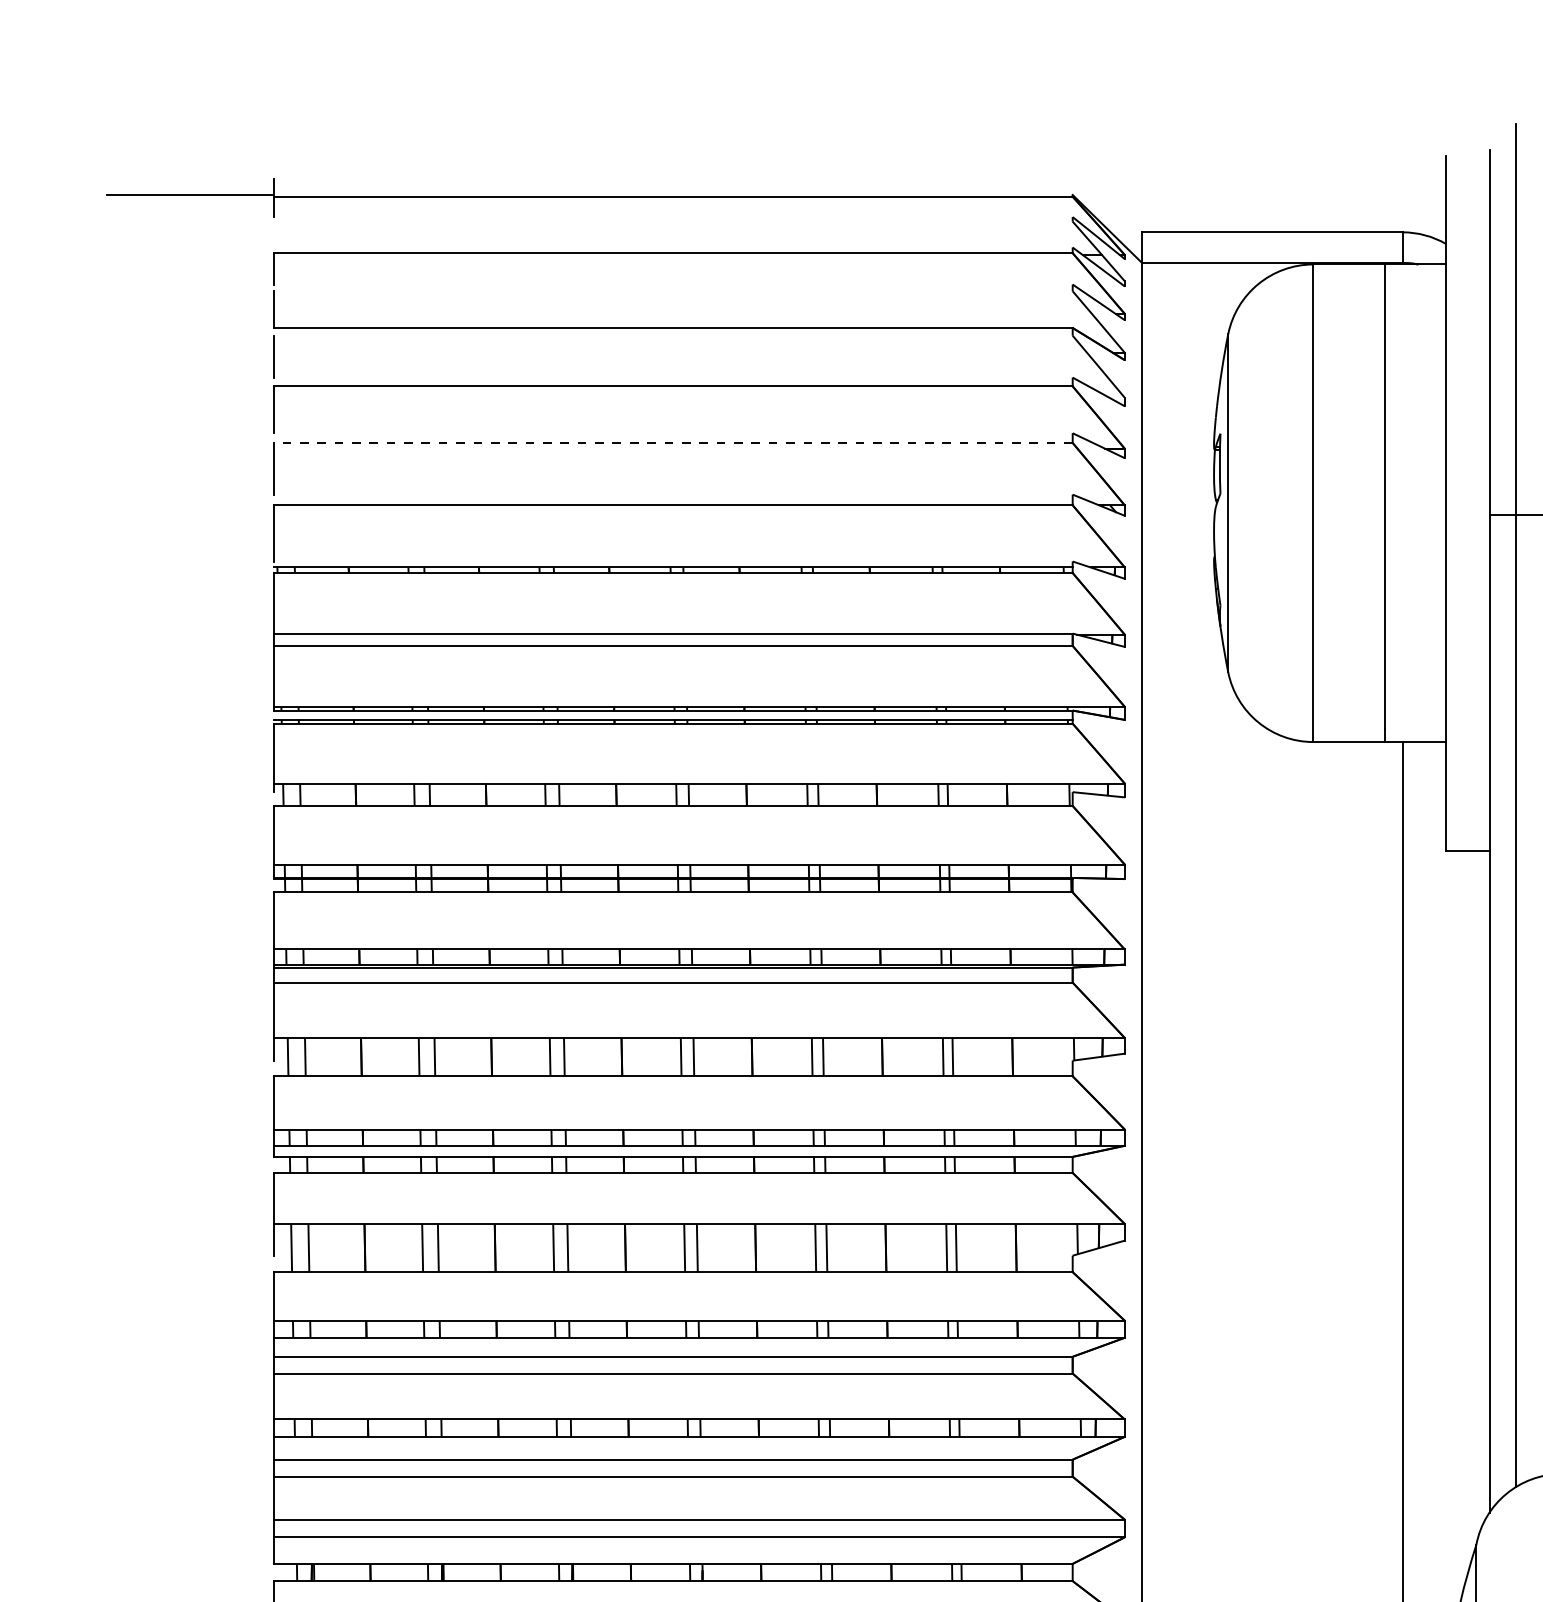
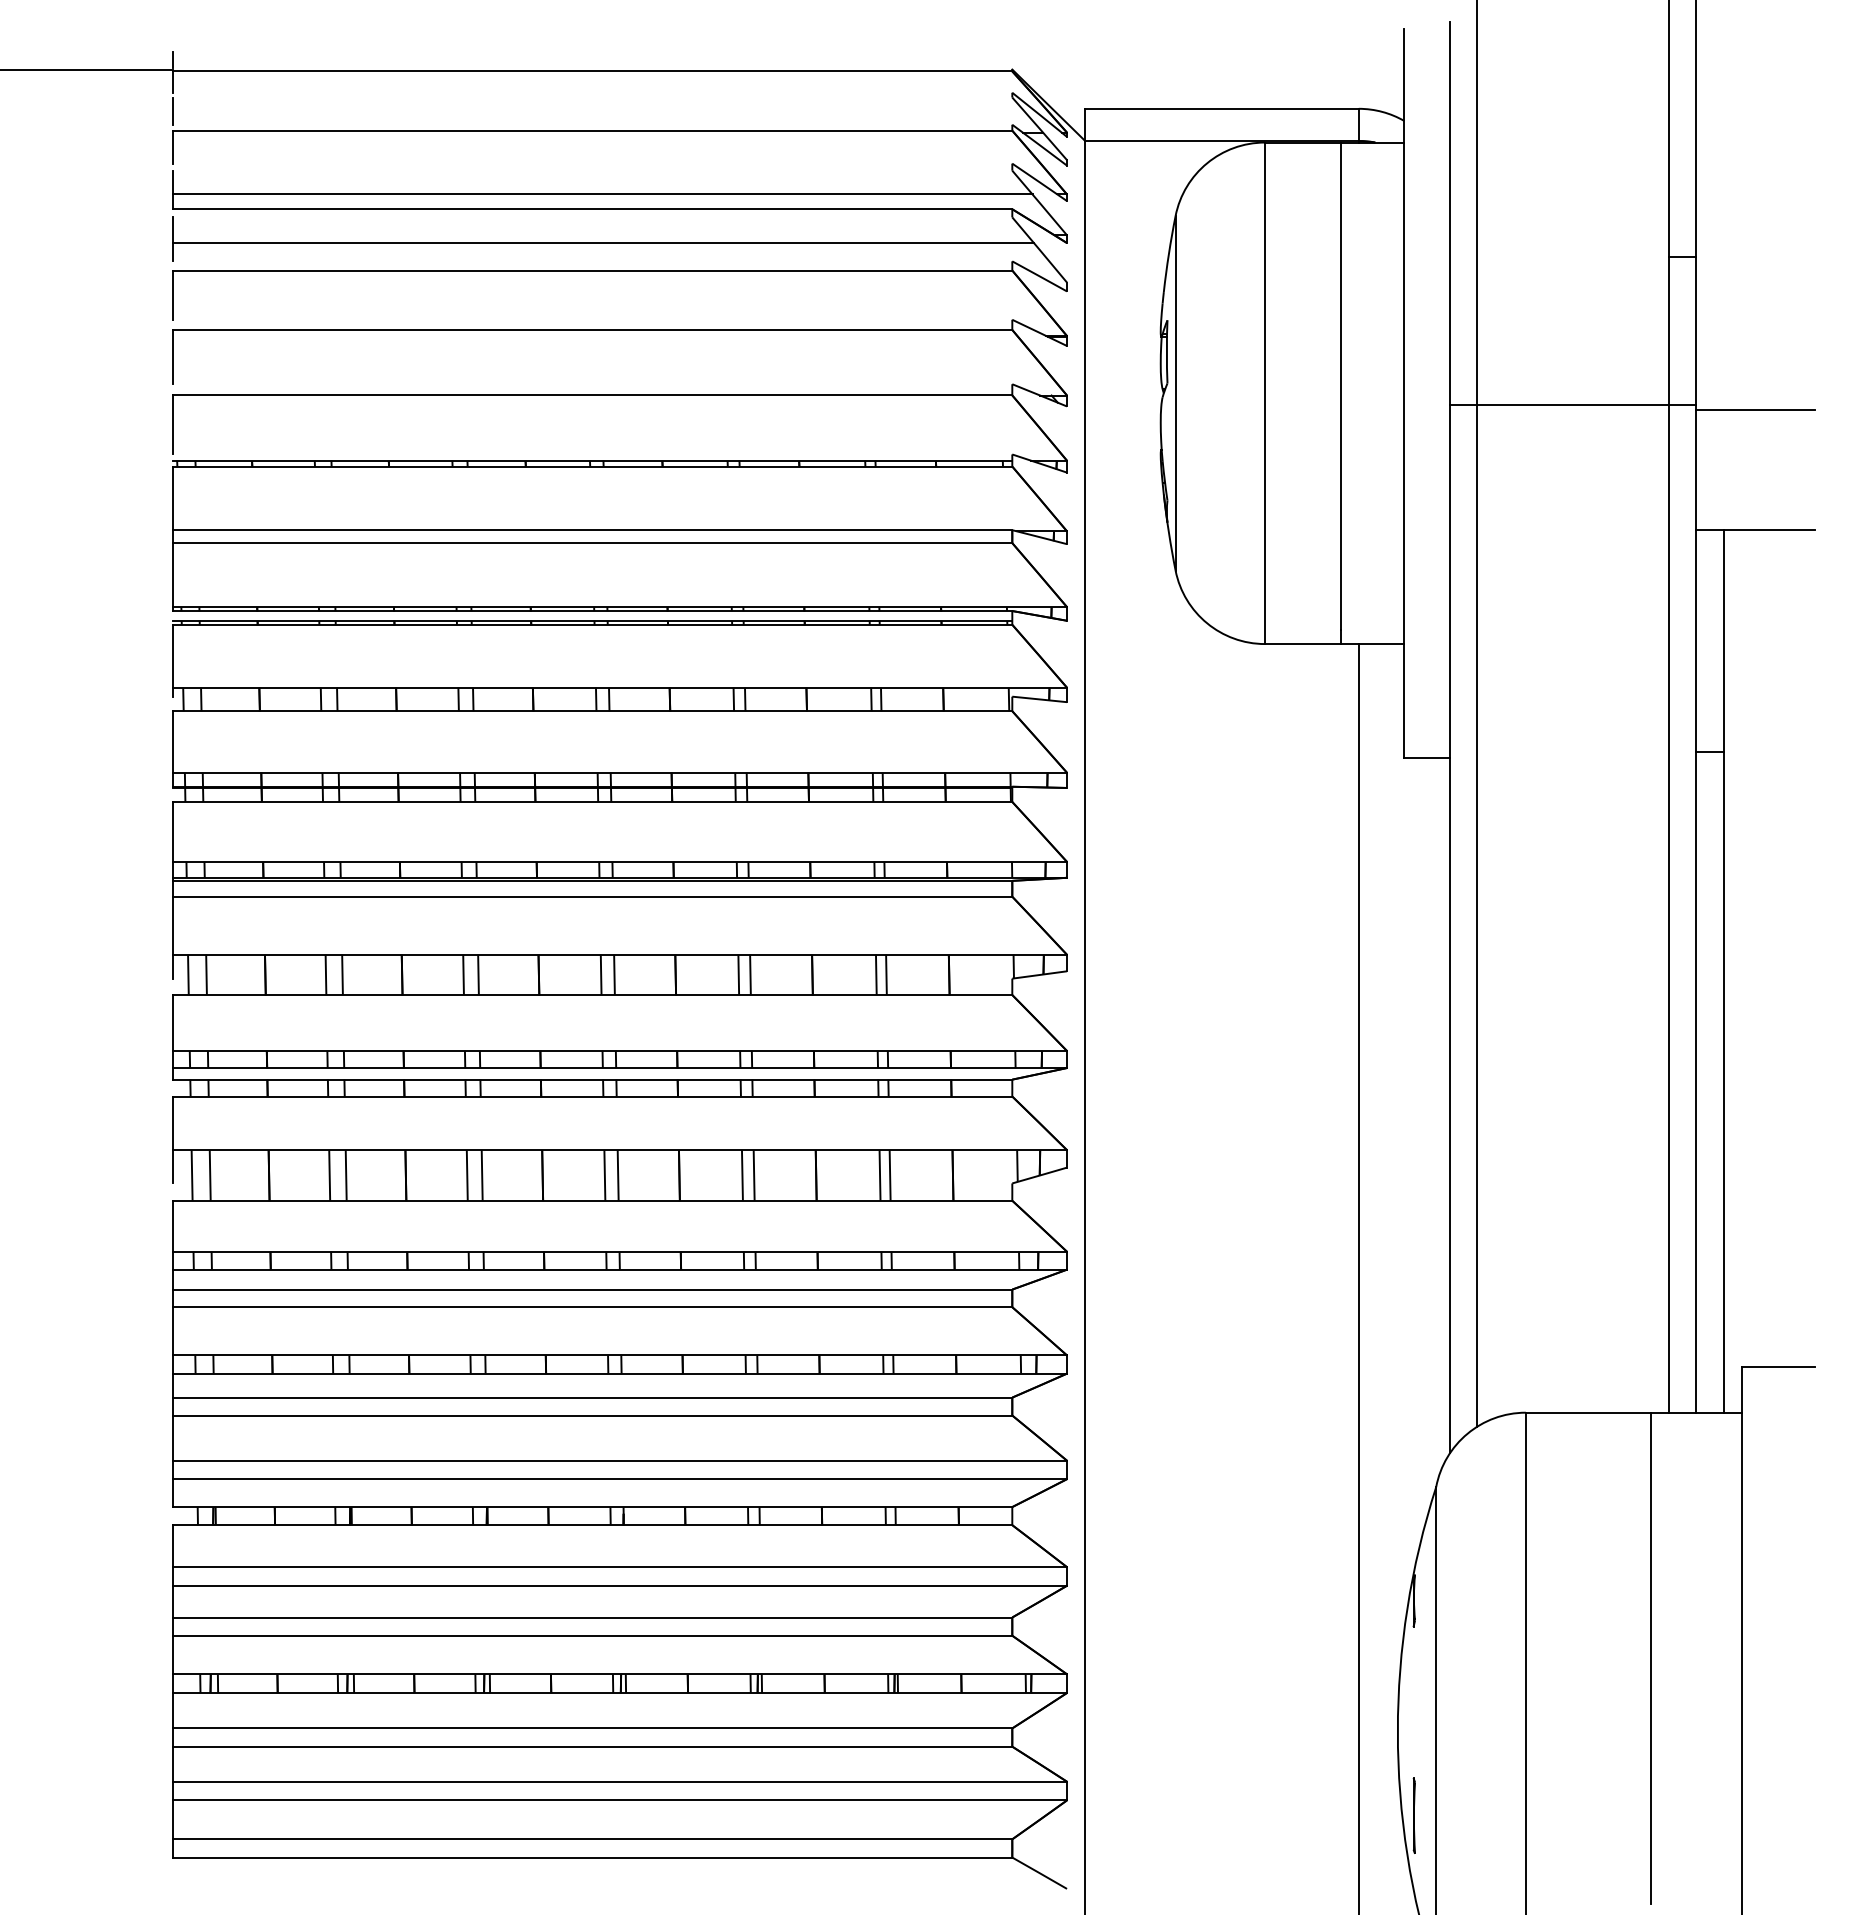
line: (273, 233) -> (173, 110), added
line: (682, 313) -> (602, 194), added
line: (683, 360) -> (603, 243), added
line: (672, 442) -> (592, 329), dashed -> solid

